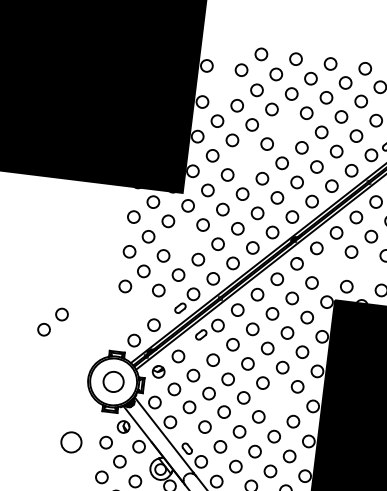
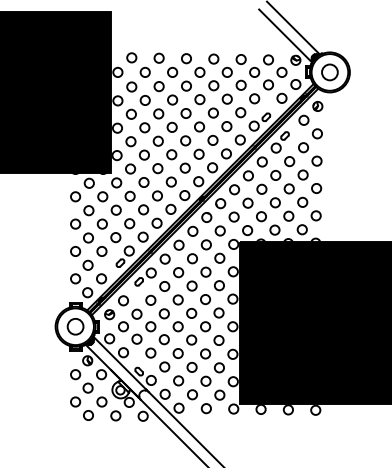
circle: (226, 49) -> (131, 57), added
circle: (221, 85) -> (131, 86), added
circle: (286, 128) -> (185, 113), added
circle: (246, 158) -> (157, 140), added
circle: (182, 239) -> (115, 209), added
circle: (331, 266) -> (233, 216), added
circle: (366, 271) -> (261, 216), added
part: (52, 321) -> (81, 271), moved
circle: (278, 401) -> (205, 326), added
circle: (71, 442) -> (48, 377), removed

